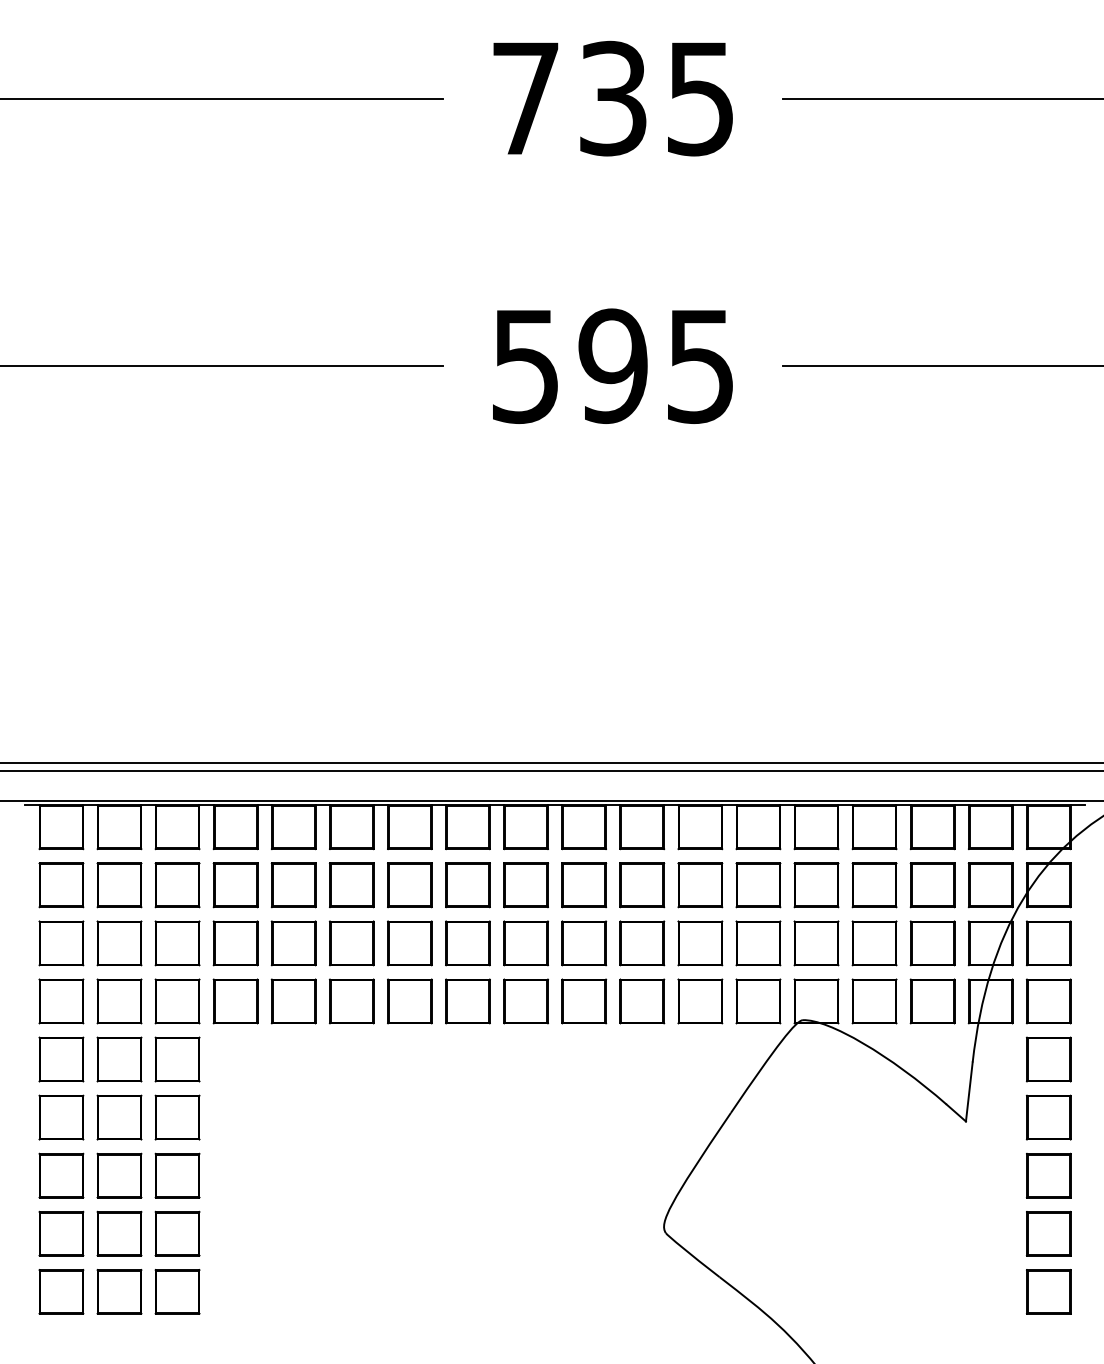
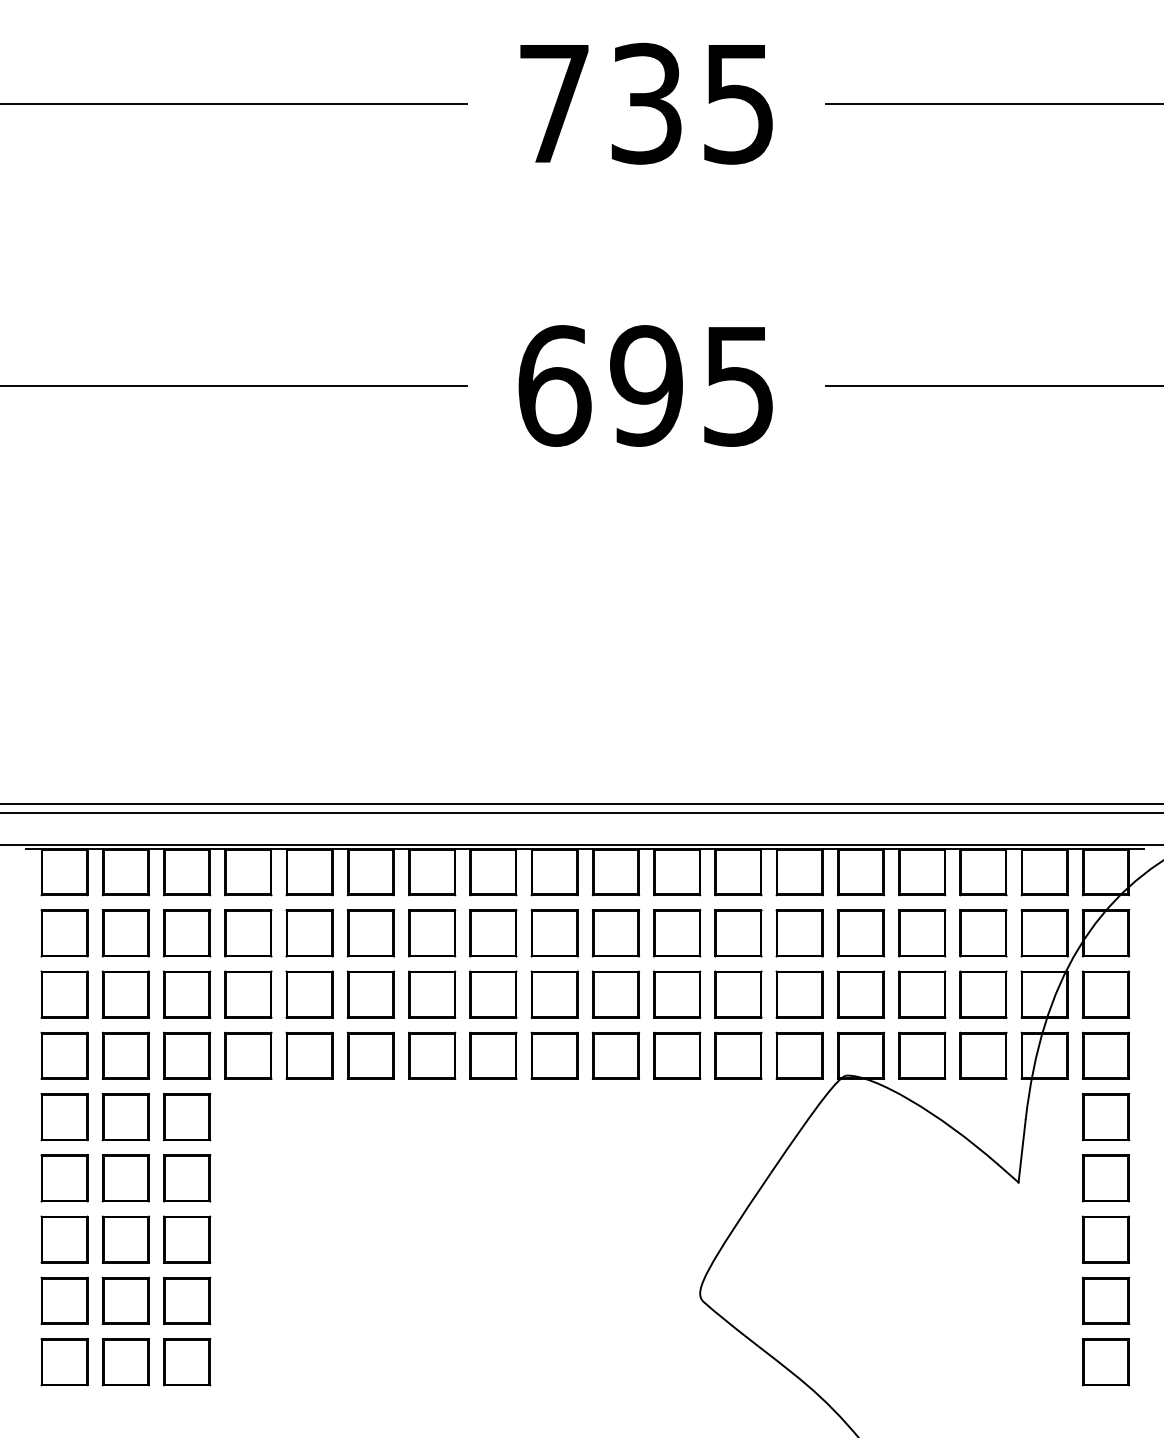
text: (526, 365) -> (555, 385), 595 -> 695

